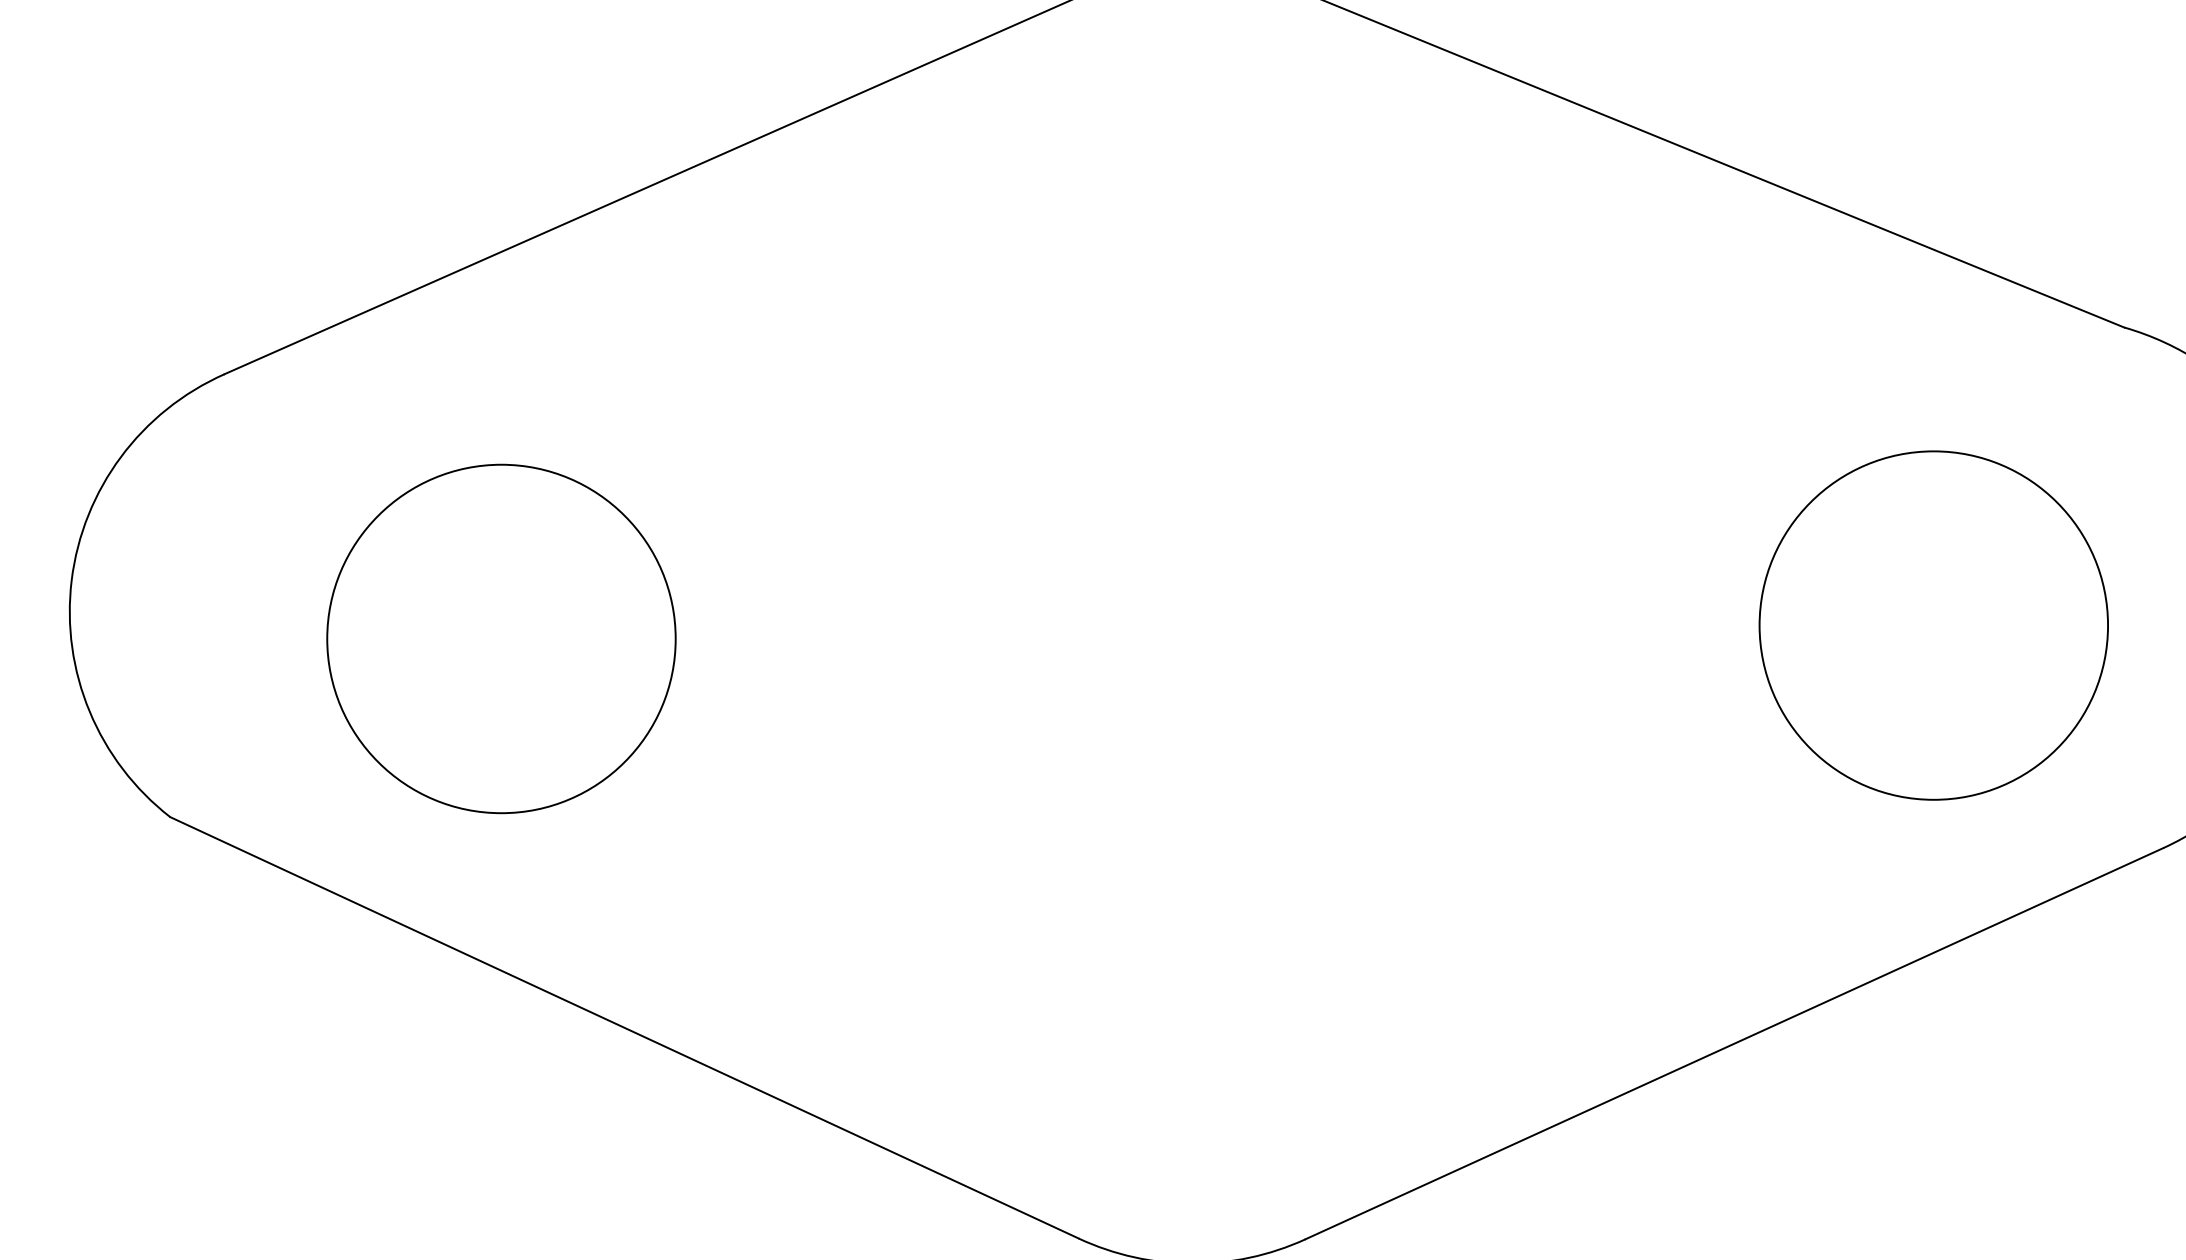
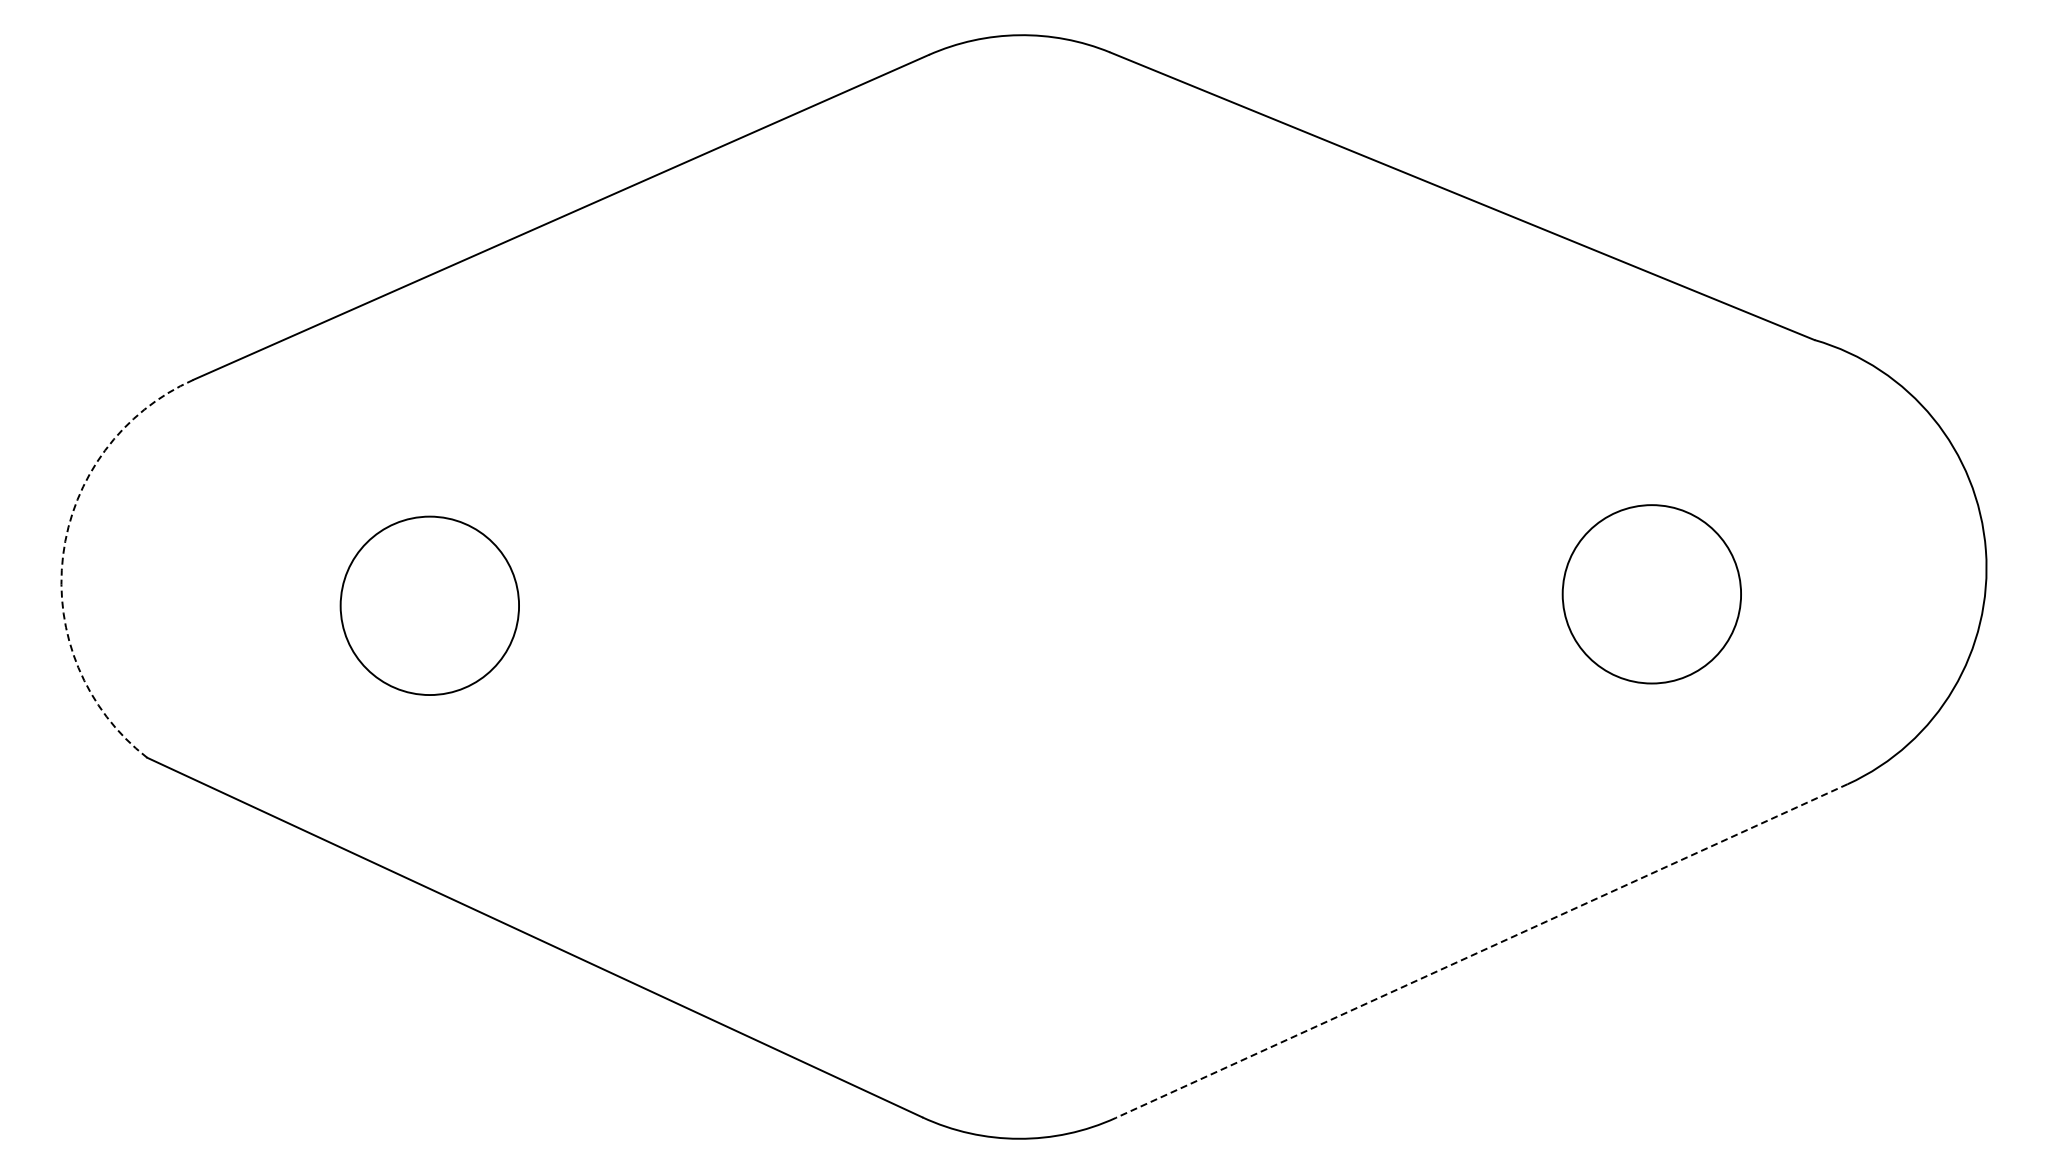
arc: (72, 580) -> (63, 555), solid -> dashed
circle: (1933, 624) -> (1651, 593), size x0.6
circle: (501, 638) -> (429, 605), size x0.6
line: (1734, 1044) -> (1481, 951), solid -> dashed

